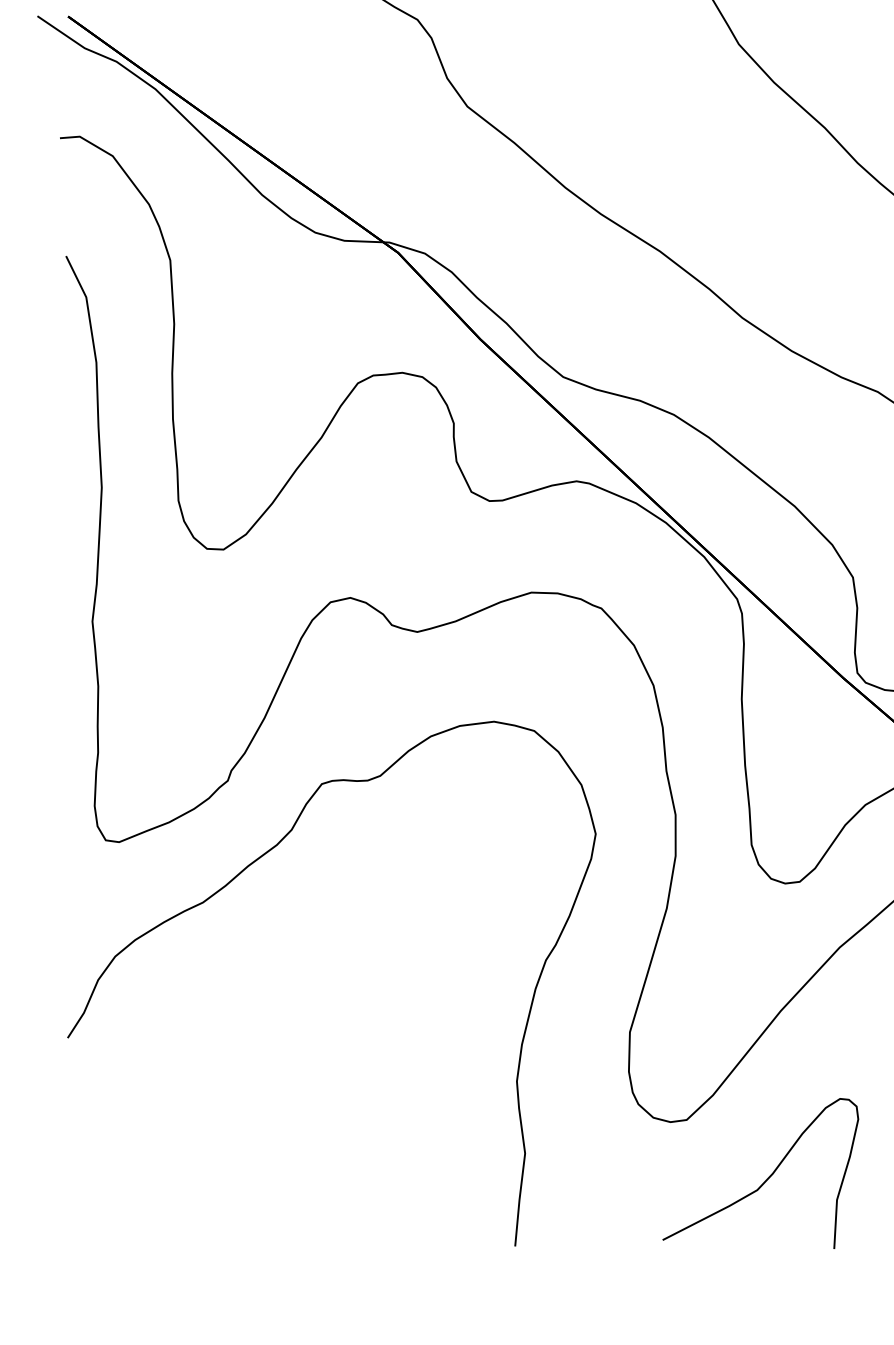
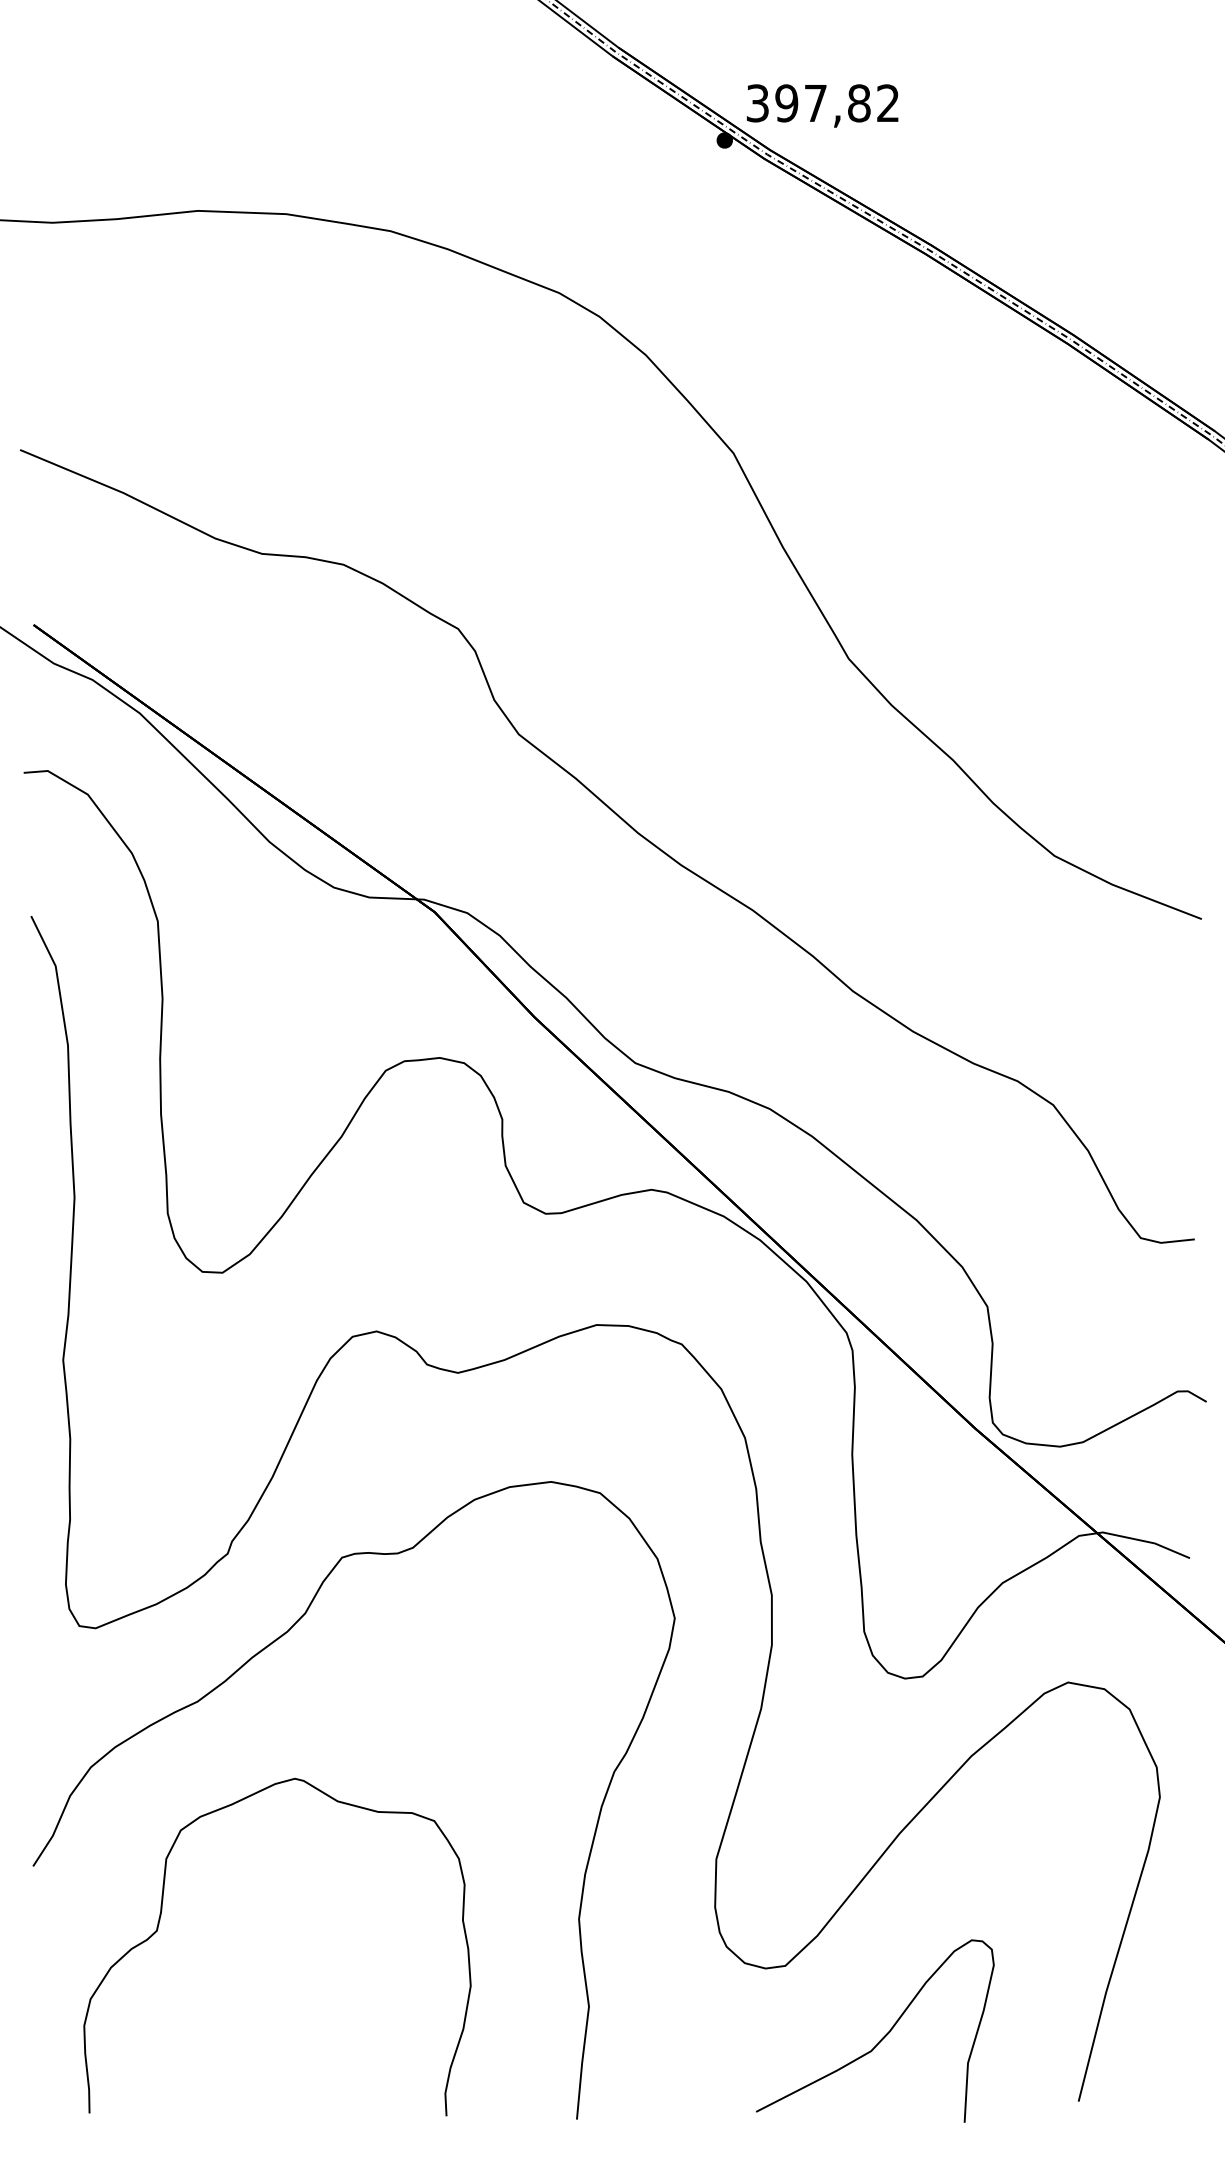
curve: (173, 1079) -> (161, 1916), added

